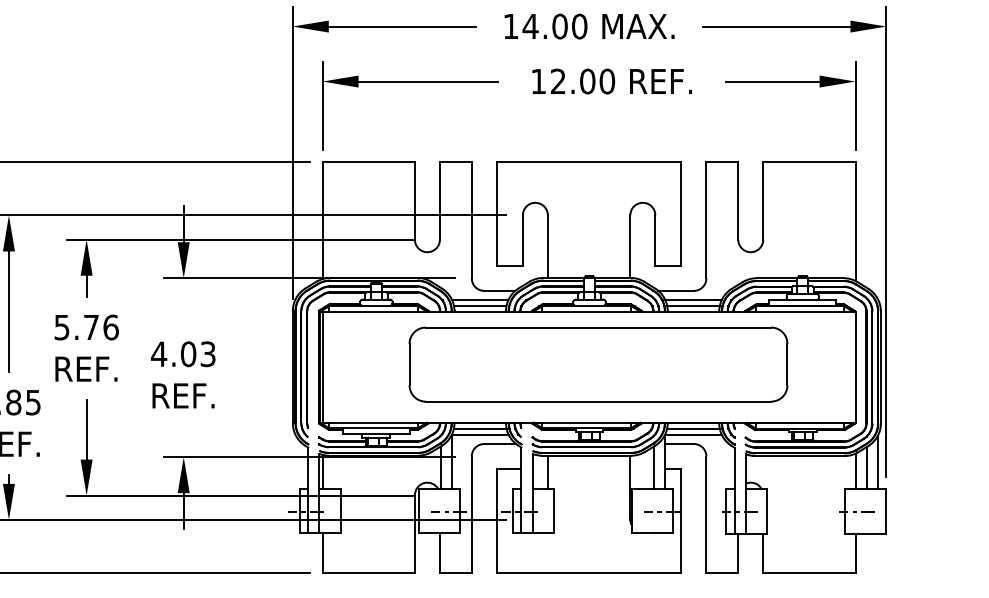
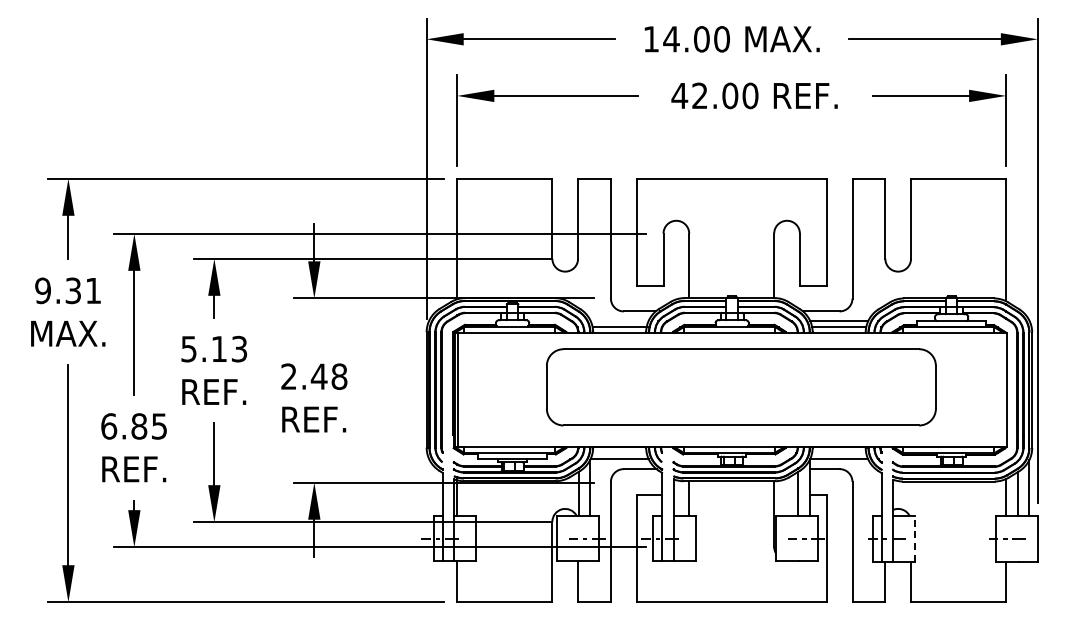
text: (538, 81) -> (679, 95), 12.00 -> 42.00
line: (480, 300) -> (619, 321), removed
text: (101, 326) -> (229, 348), 5.76 -> 5.13
text: (182, 354) -> (313, 376), 4.03 -> 2.48
line: (480, 428) -> (619, 453), removed
line: (693, 428) -> (839, 453), removed
line: (767, 511) -> (915, 538), solid -> dashed

